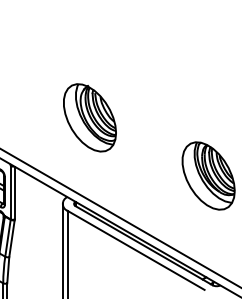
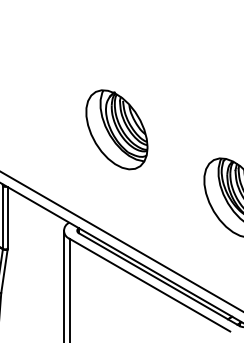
part: (89, 117) -> (116, 129), moved

